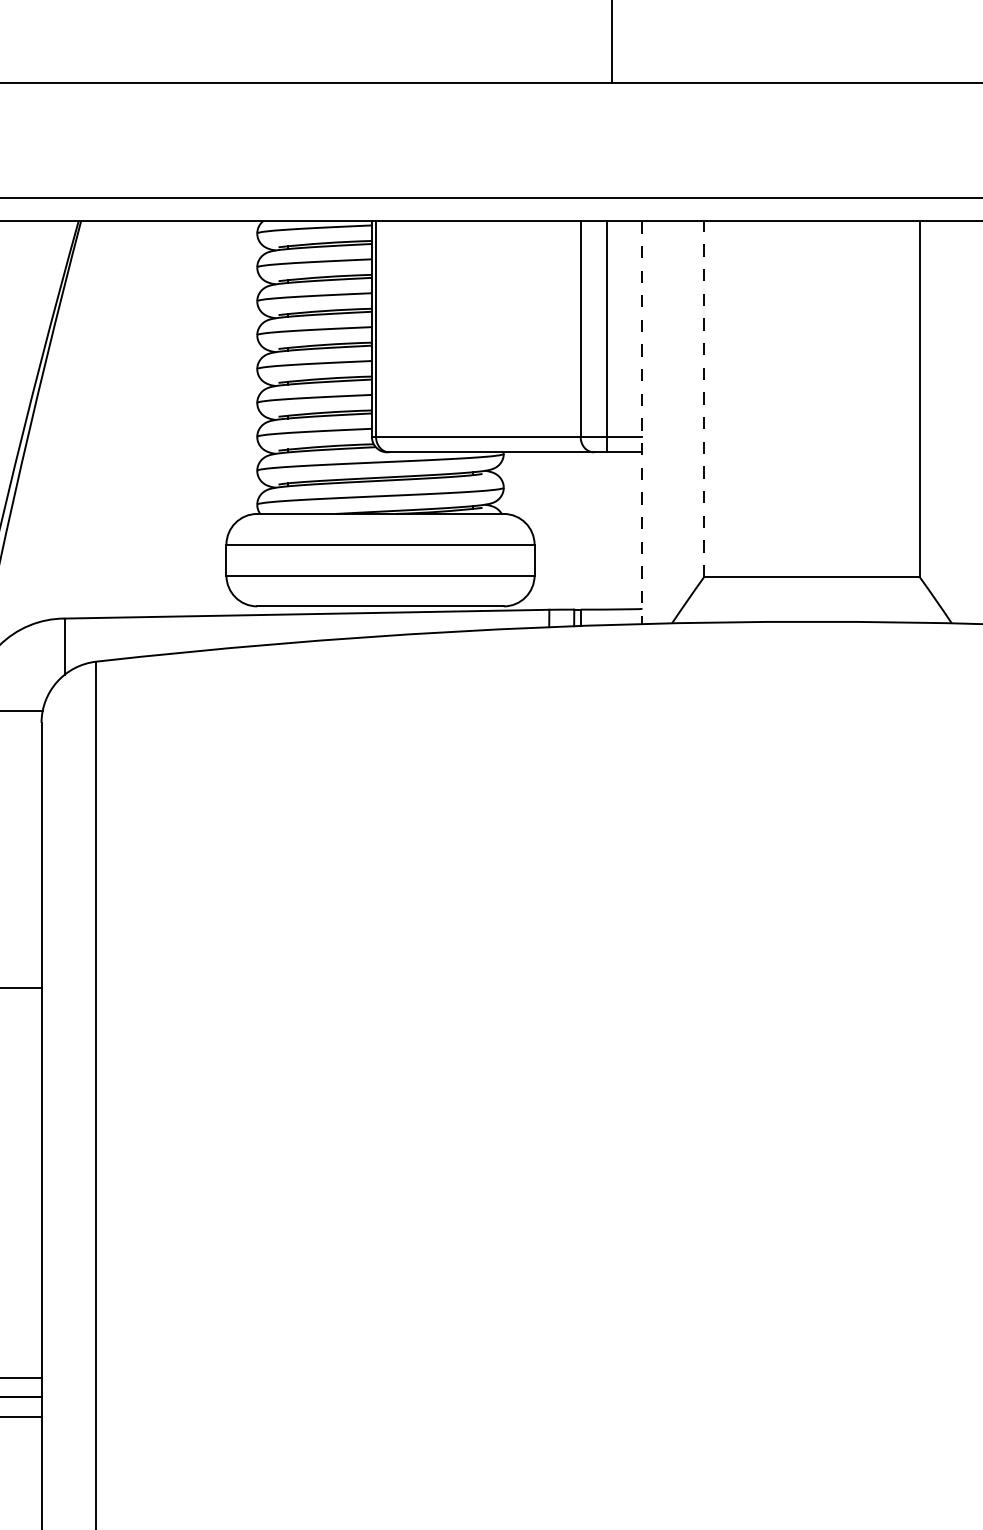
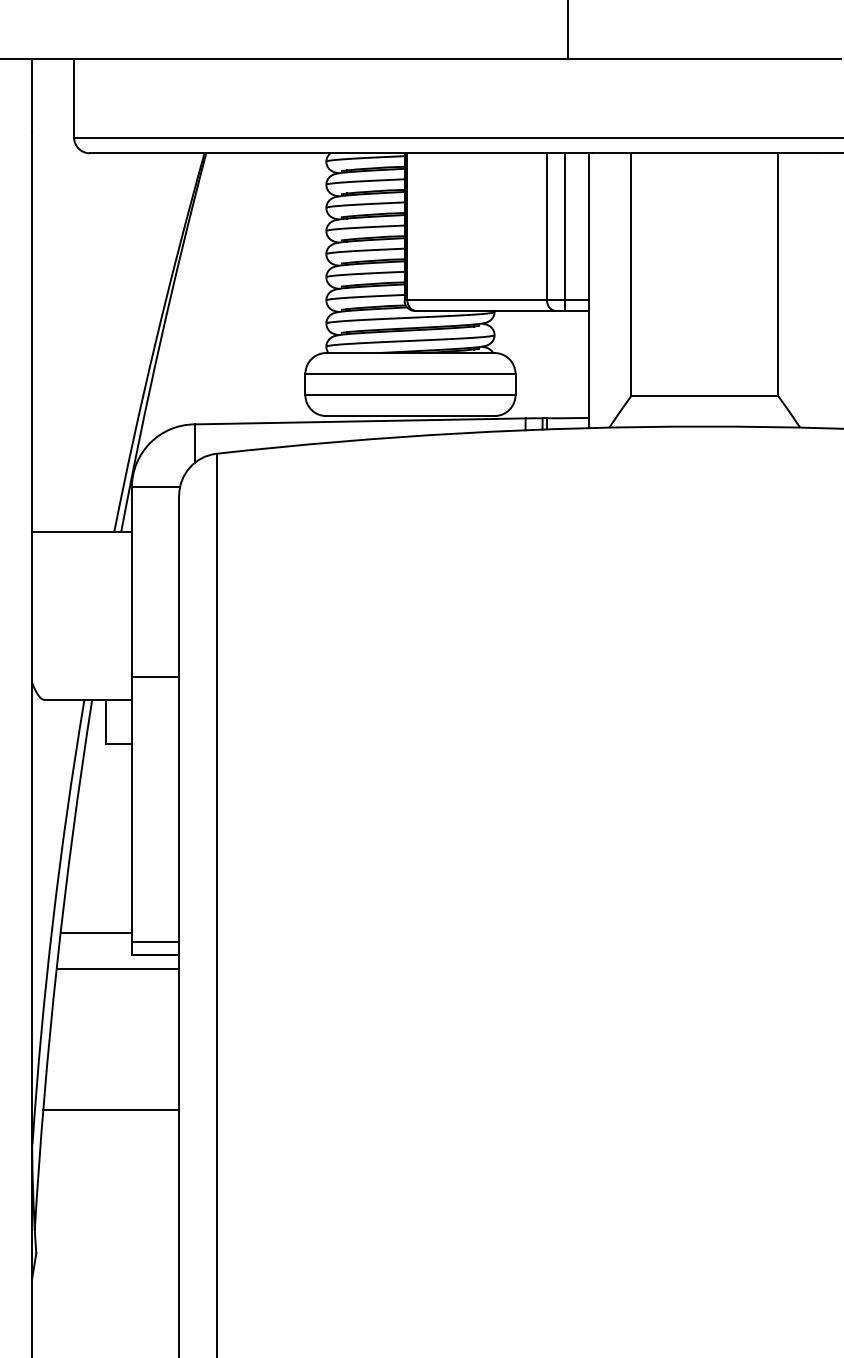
line: (704, 398) -> (631, 274), dashed -> solid
line: (642, 423) -> (589, 291), dashed -> solid

